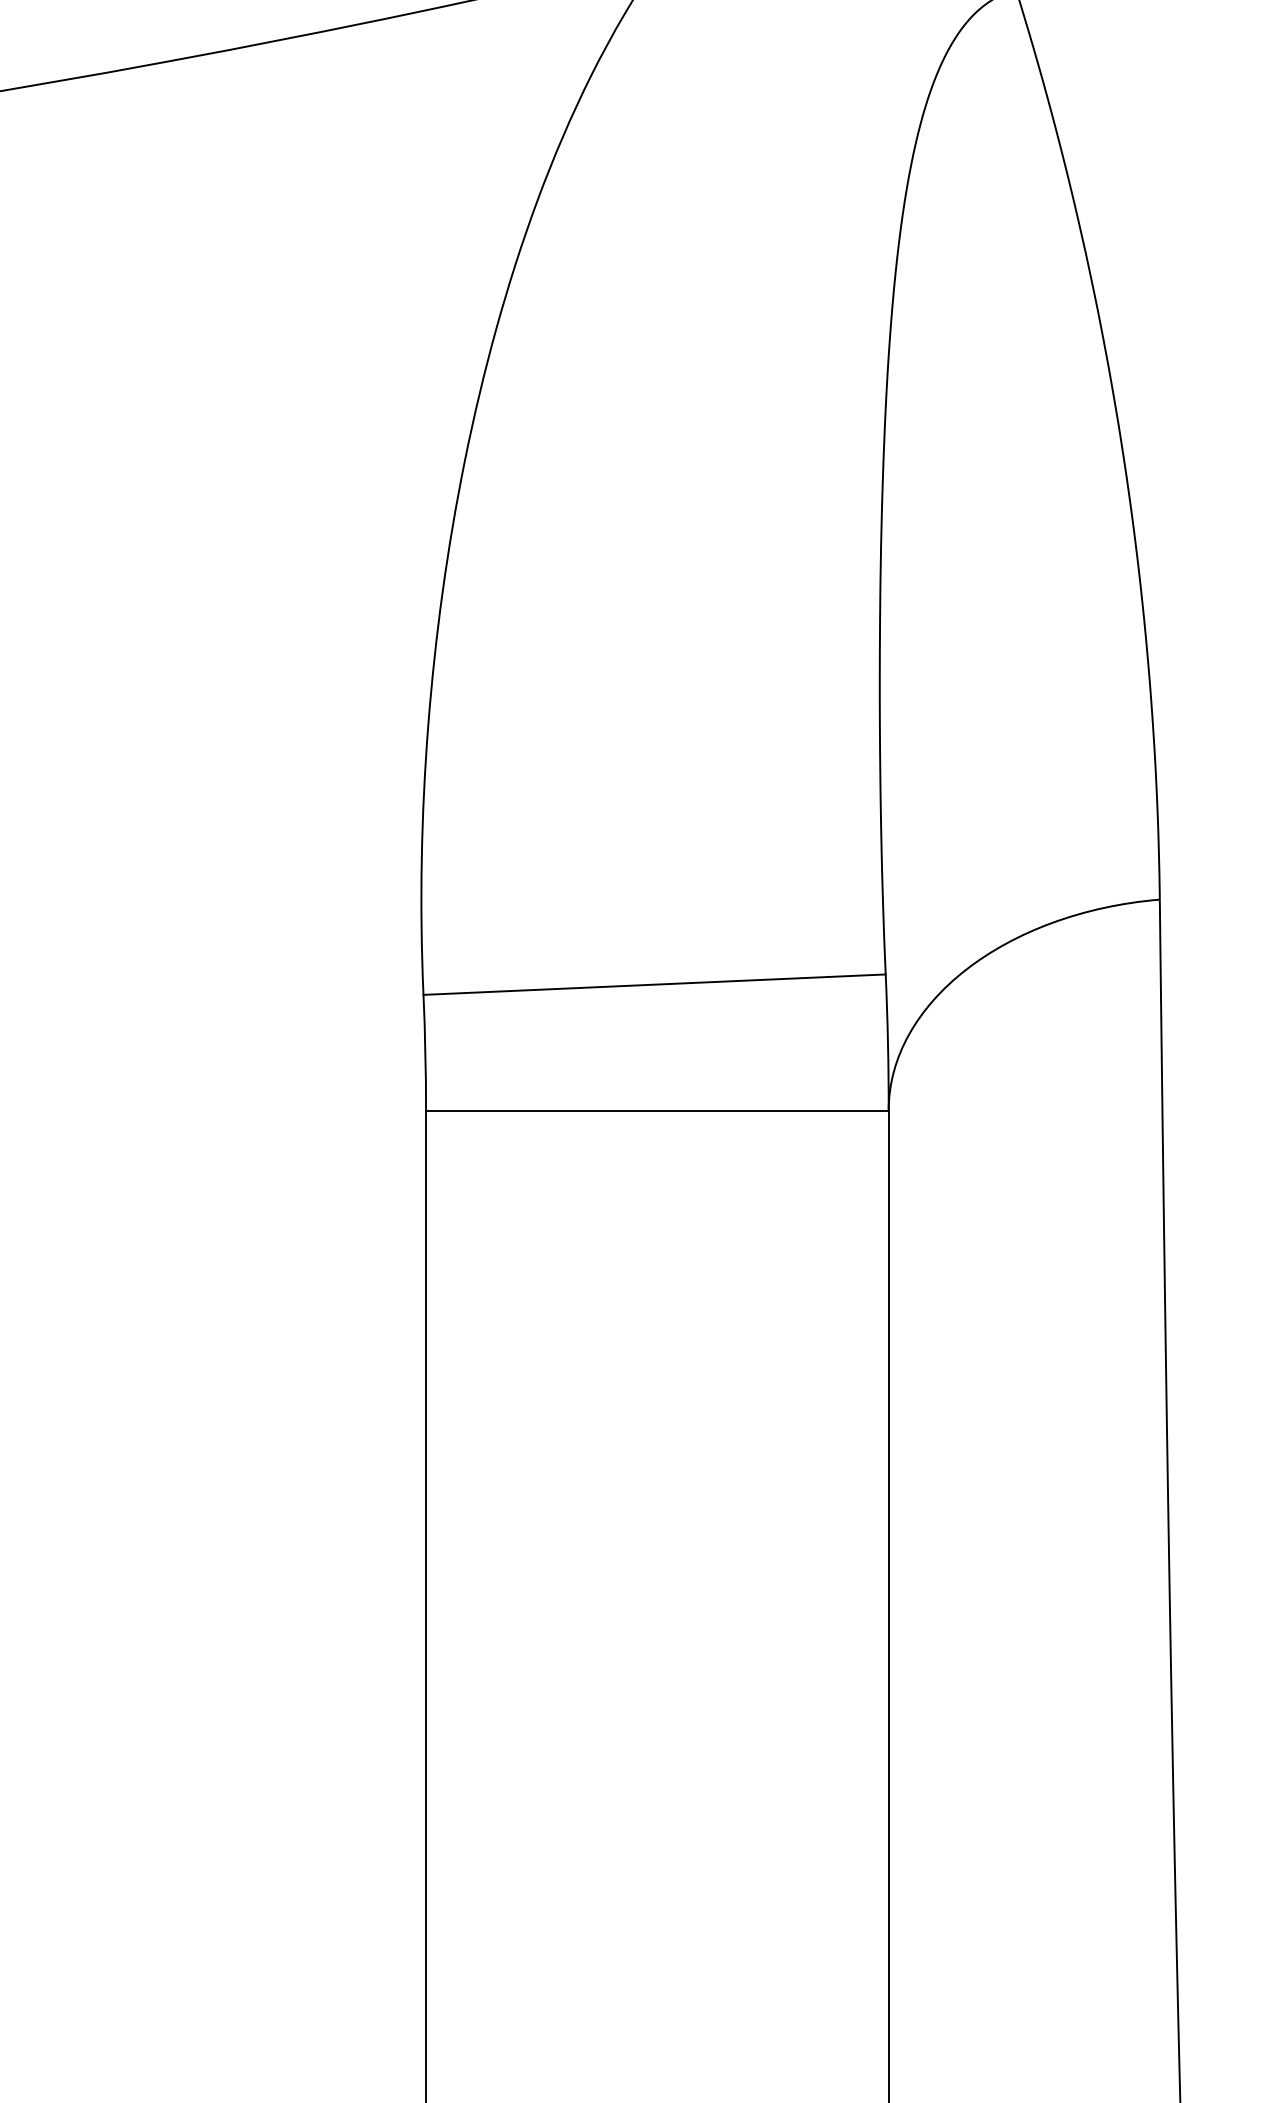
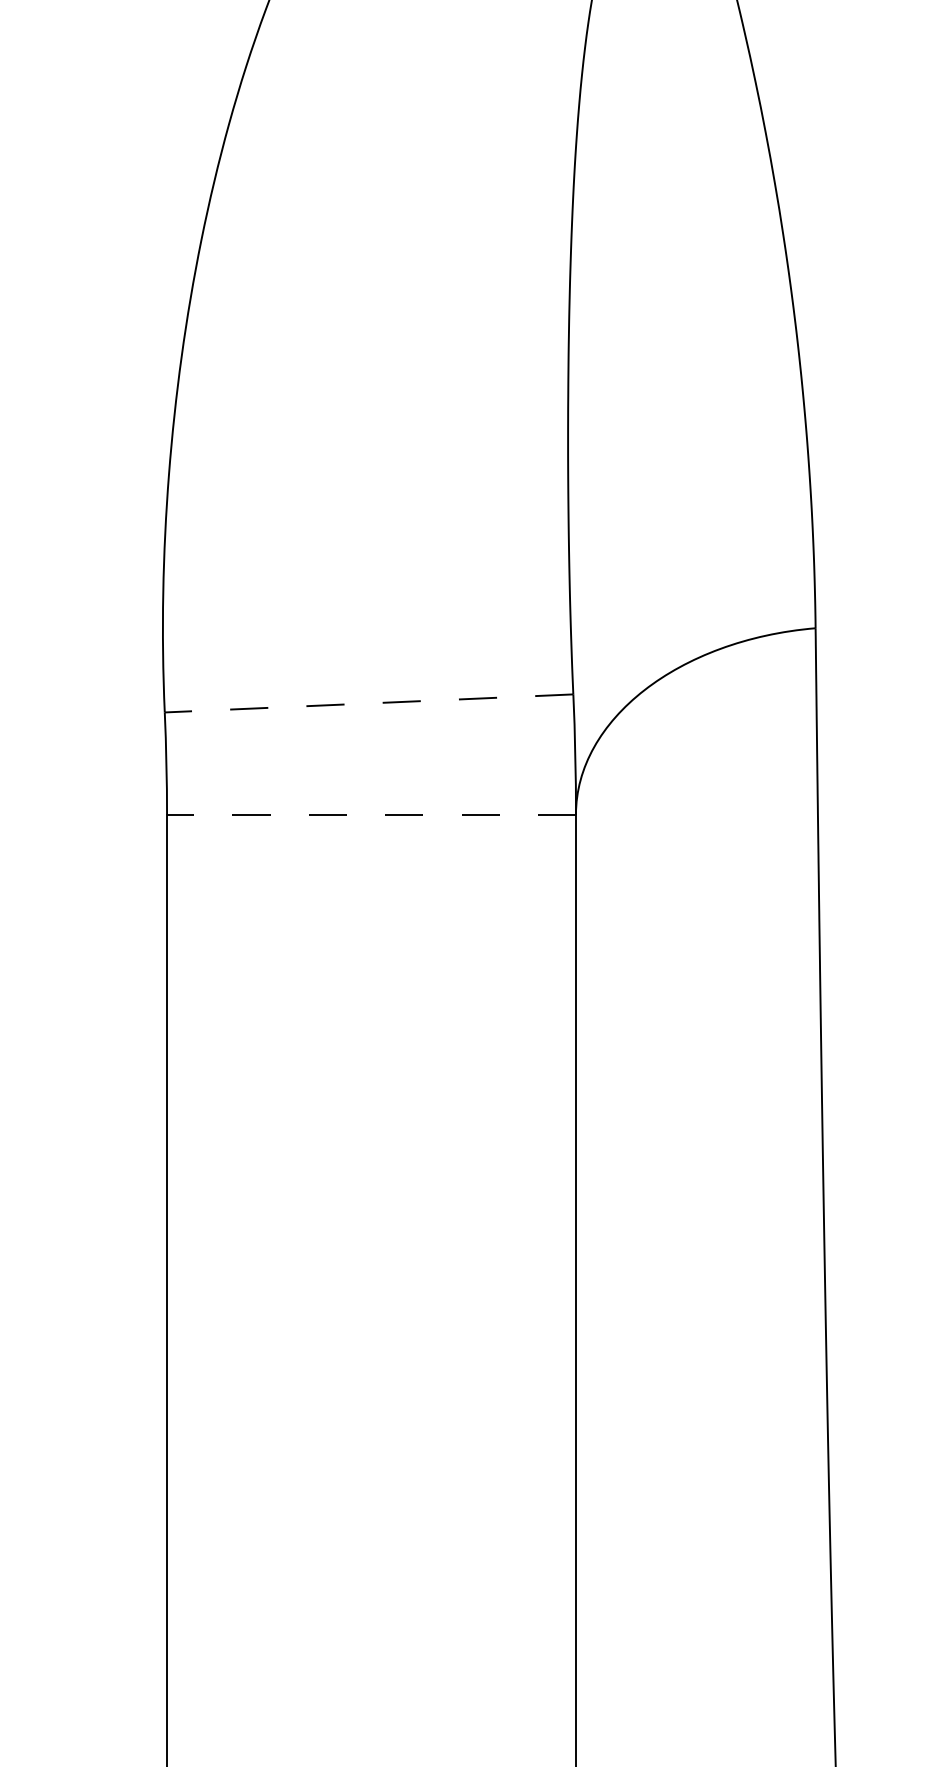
line: (654, 984) -> (368, 703), solid -> dashed
line: (656, 1110) -> (370, 814), solid -> dashed

